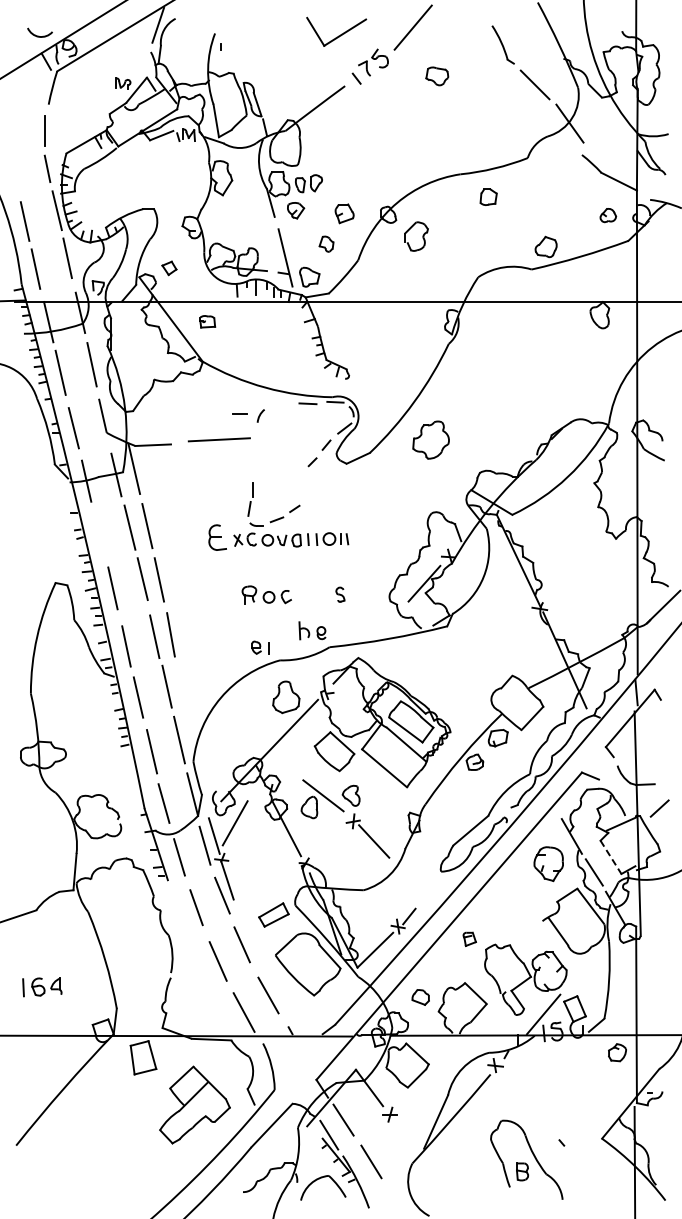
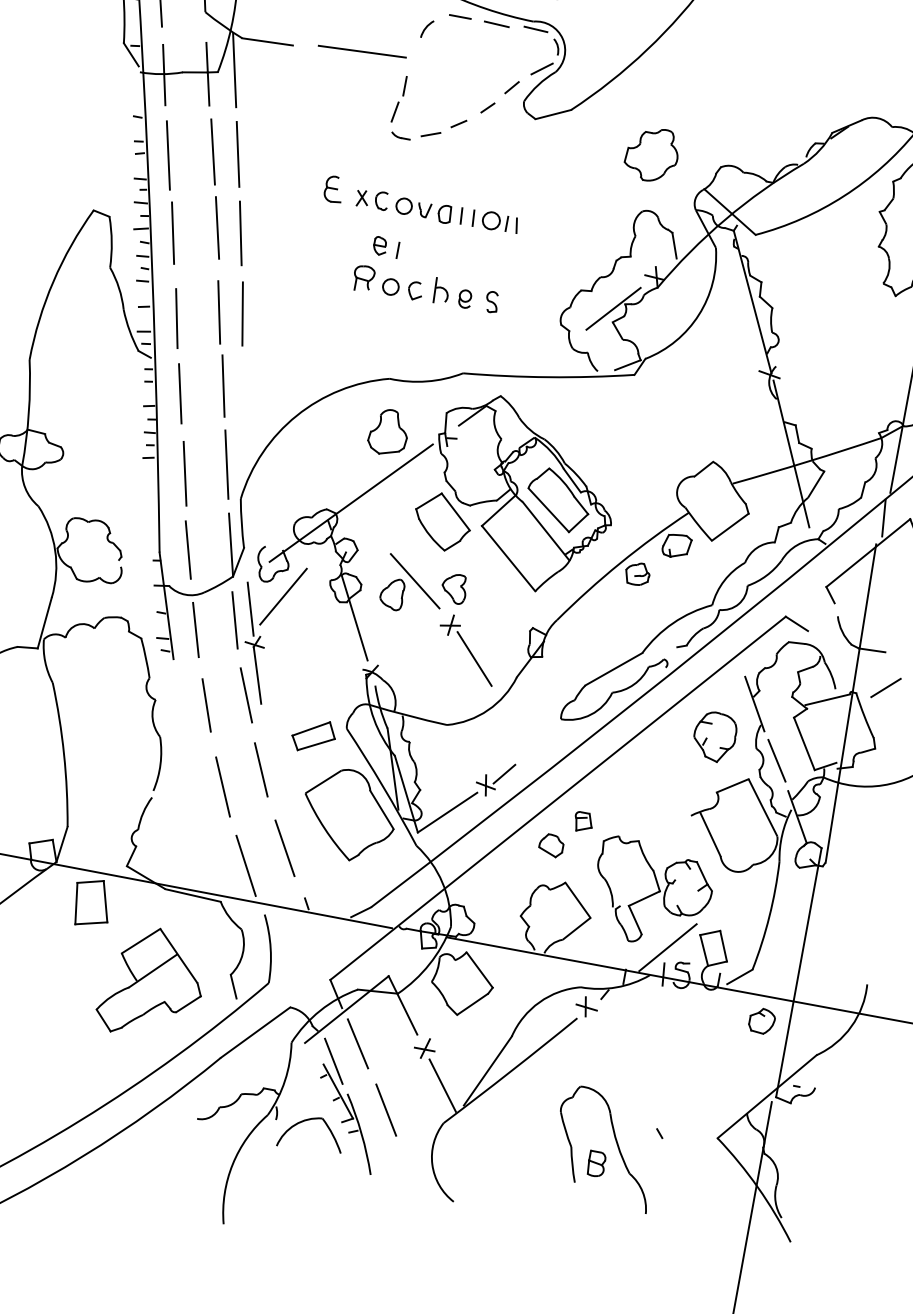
line: (239, 413) -> (459, 15), moved
part: (430, 439) -> (651, 153), moved
part: (279, 517) -> (435, 132), moved
line: (99, 535) -> (168, 155), added
part: (217, 537) -> (333, 188), size x0.71
part: (312, 630) -> (453, 293), moved
part: (260, 647) -> (385, 246), moved
line: (611, 857) -> (805, 744), dashed -> solid
part: (420, 997) -> (551, 845), moved
line: (406, 1137) -> (442, 1084), added

